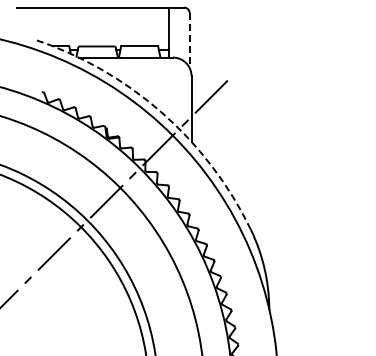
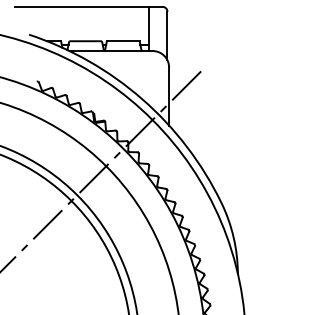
line: (189, 41) -> (167, 36), dashed -> solid
arc: (161, 112) -> (142, 99), dashed -> solid

